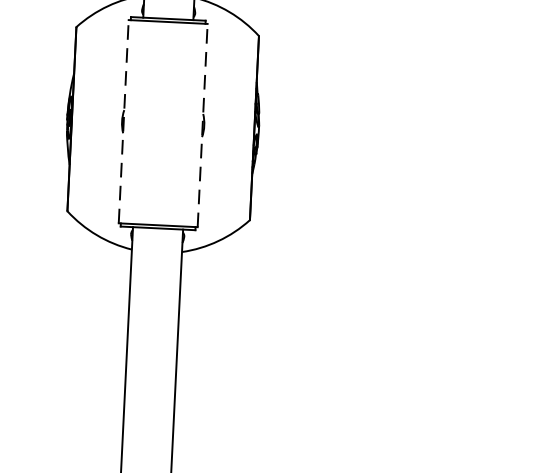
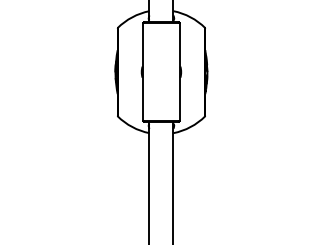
line: (123, 122) -> (142, 72), dashed -> solid
line: (202, 126) -> (180, 72), dashed -> solid

